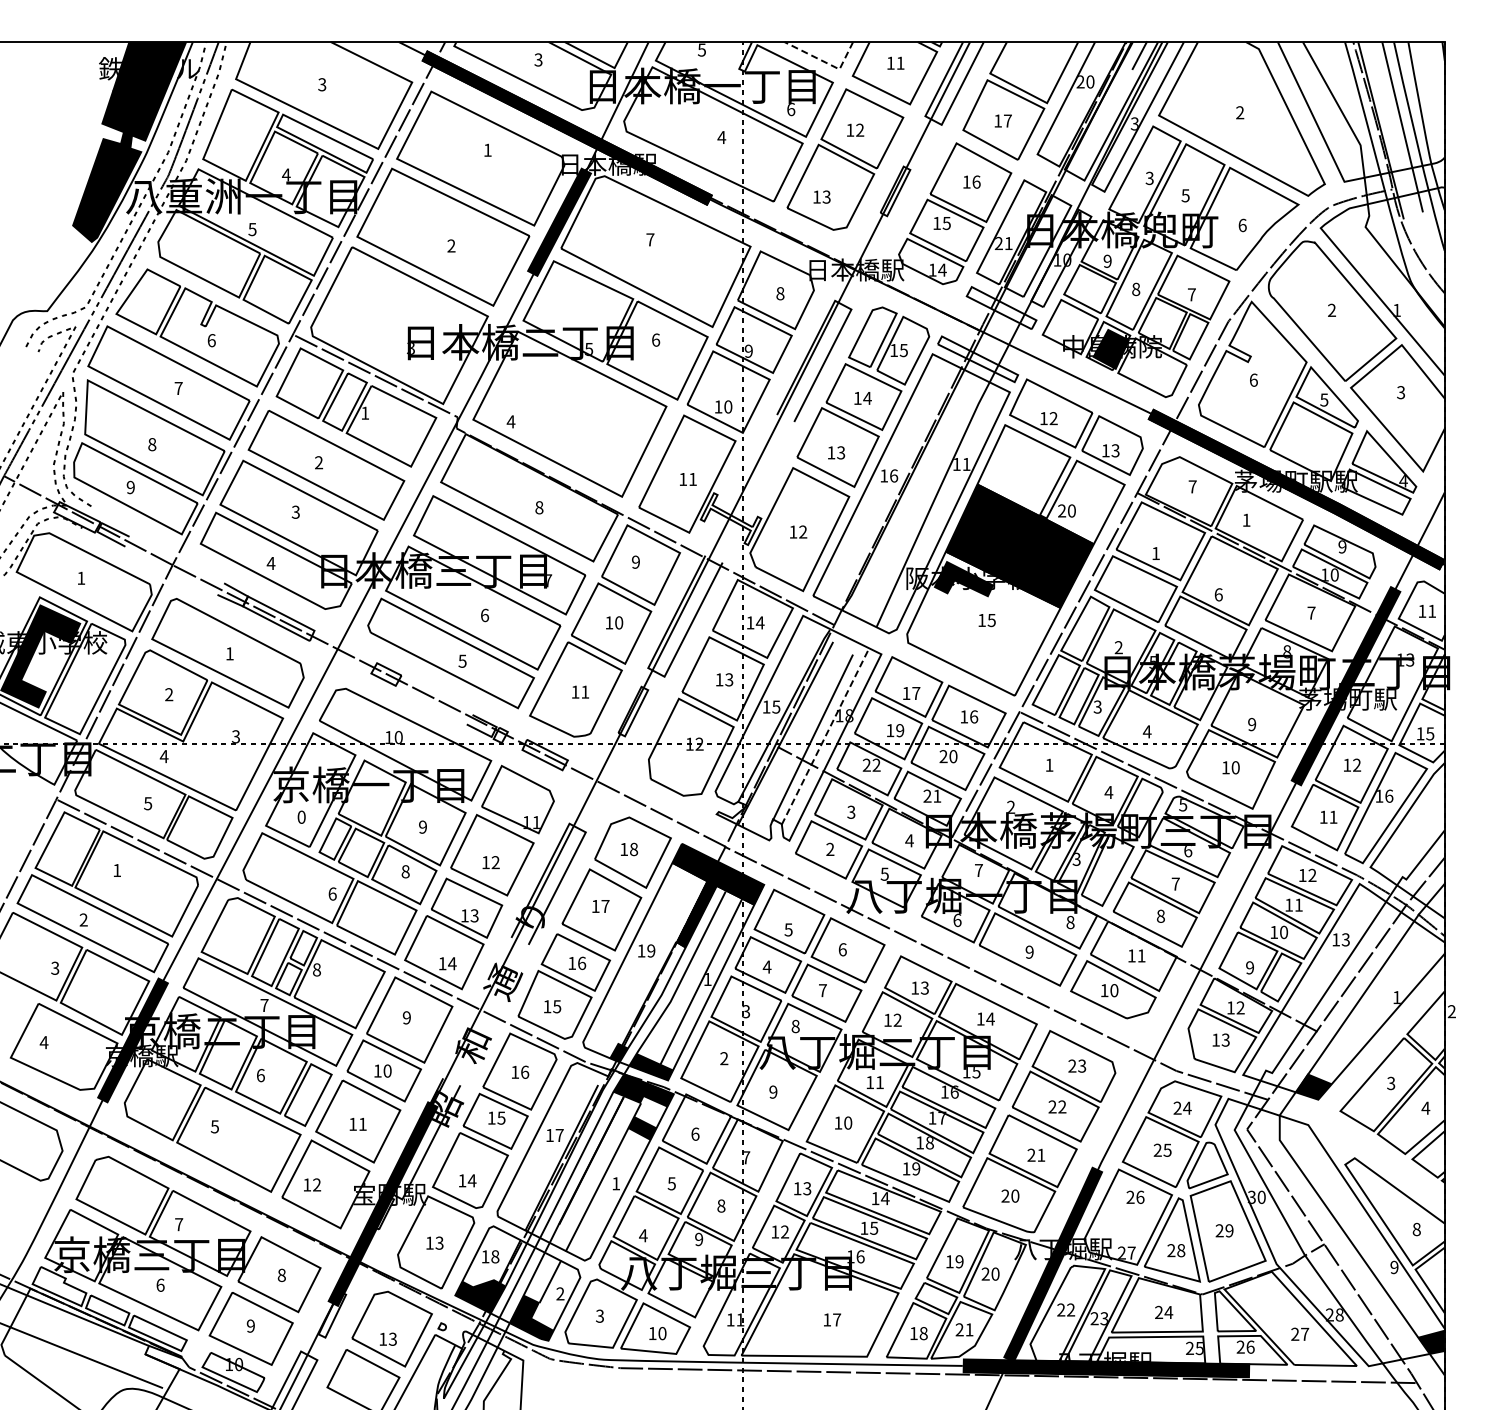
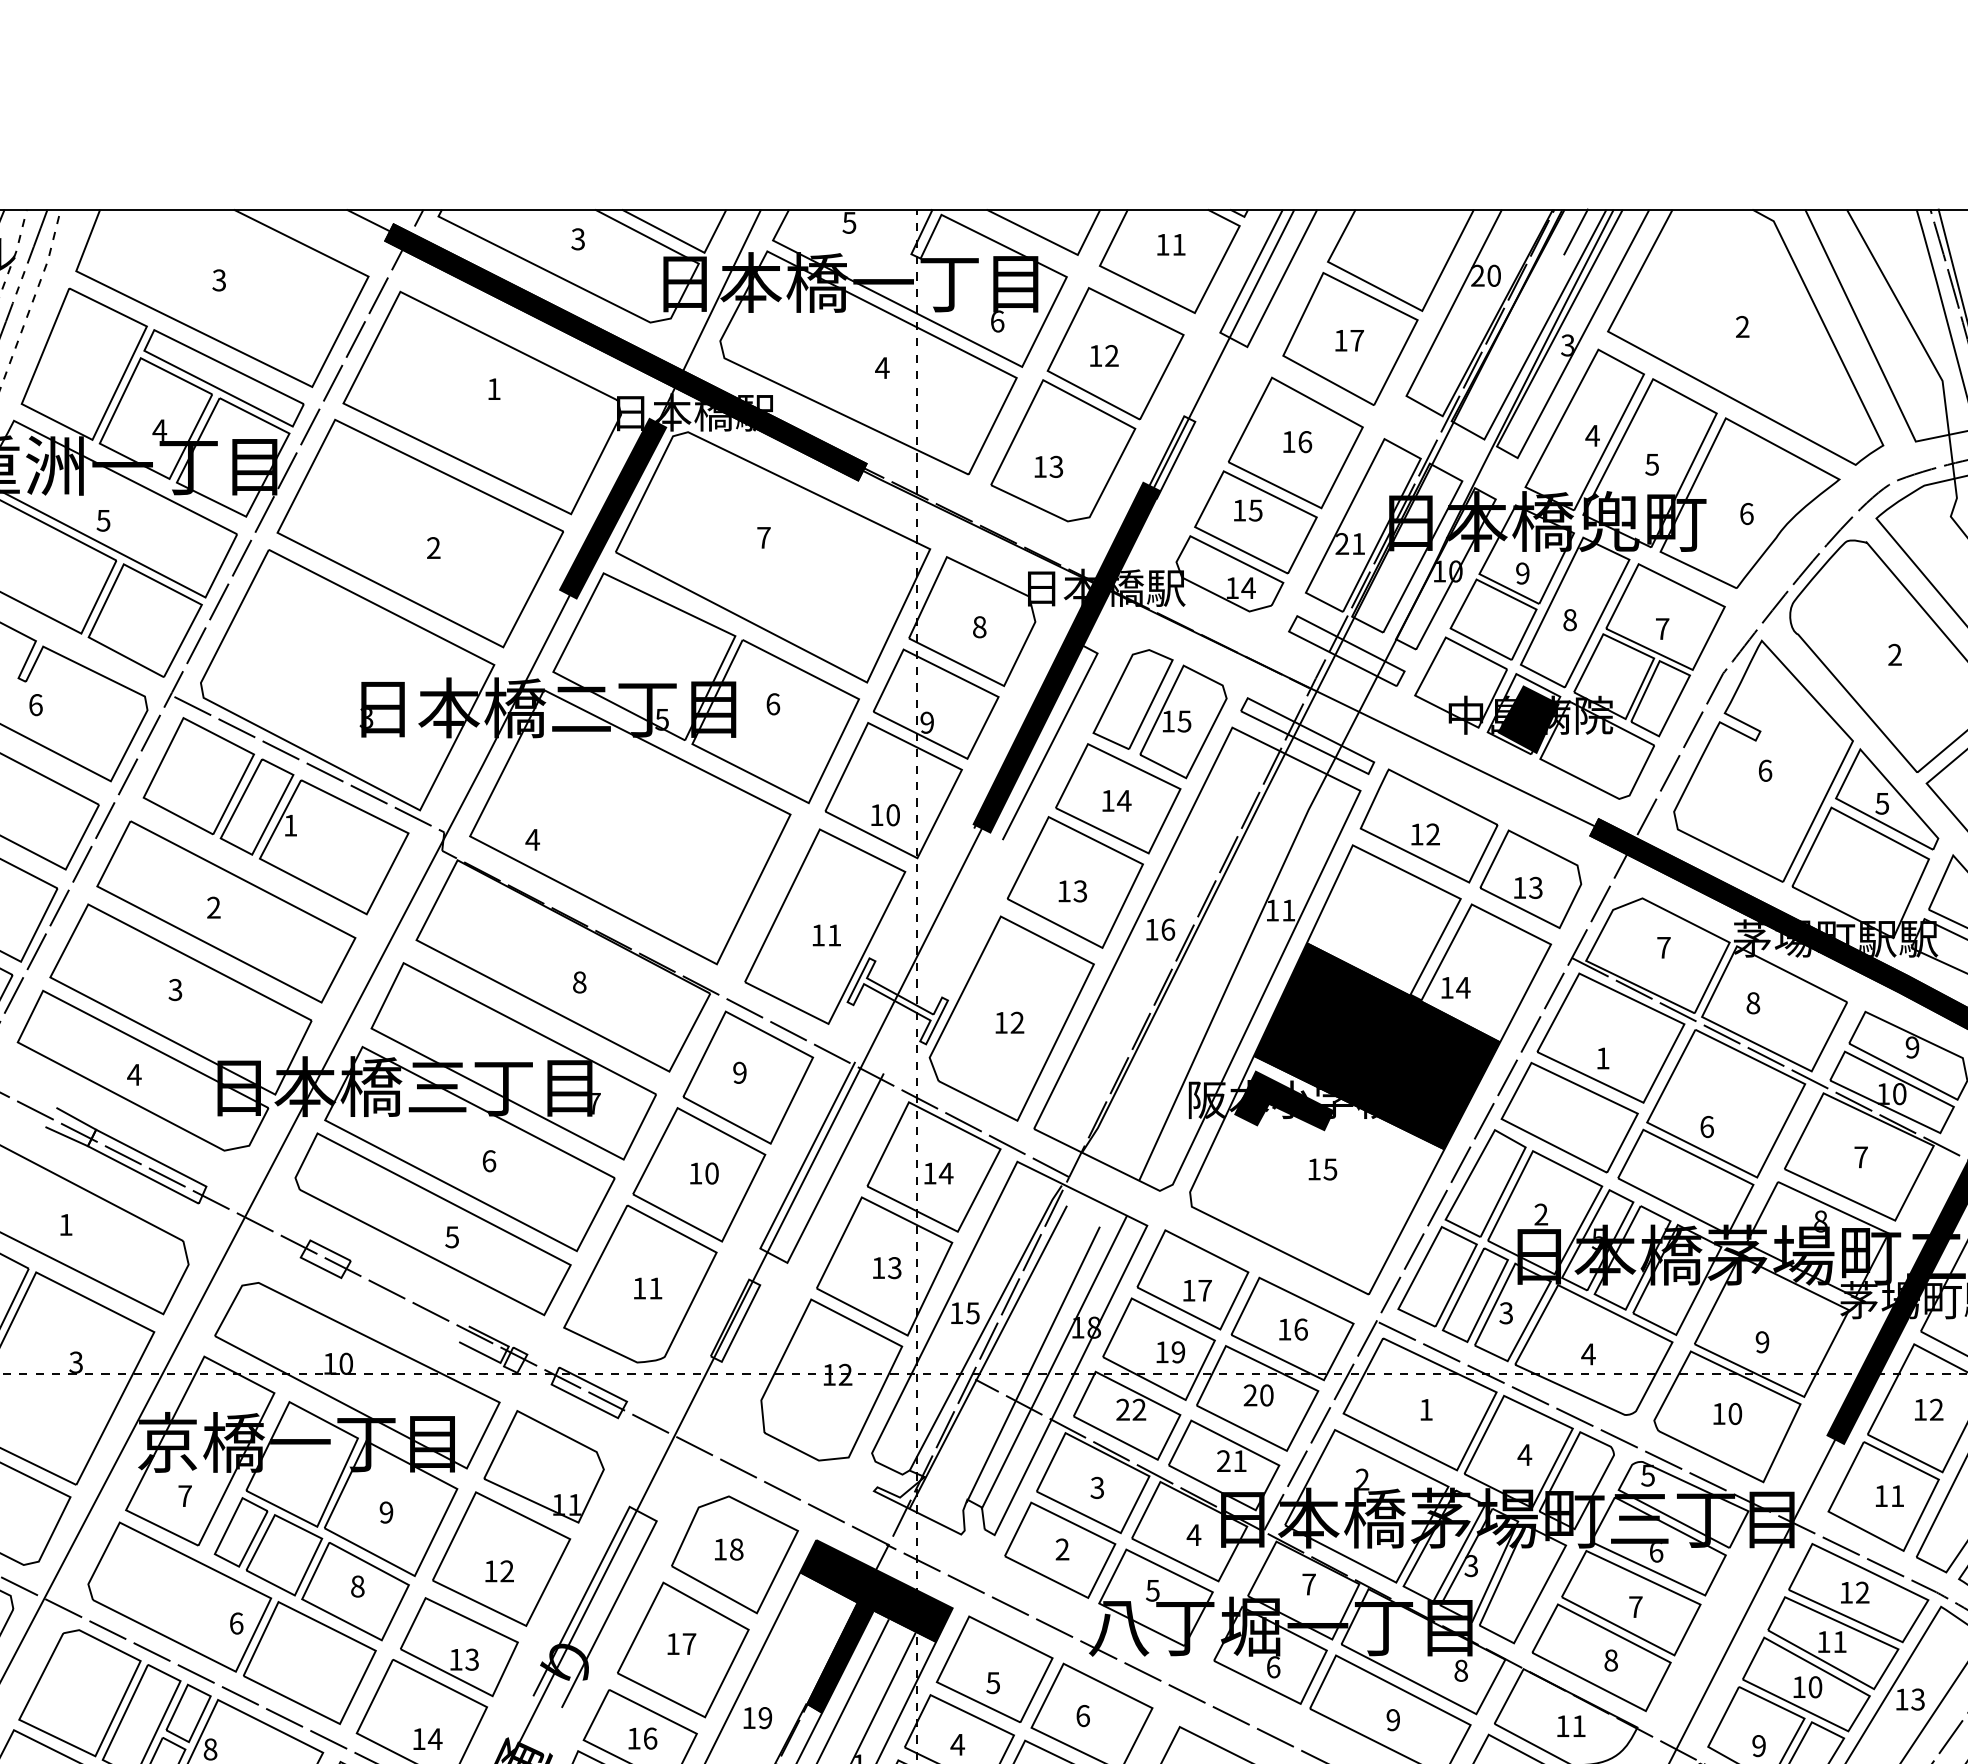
line: (826, 62) -> (1056, 243), dashed -> solid
text: (1149, 178) -> (1592, 436), 3 -> 4
fill: (832, 311) -> (1066, 656), added
text: (1067, 510) -> (1456, 987), 20 -> 14
text: (1246, 519) -> (1753, 1001), 1 -> 8
line: (825, 736) -> (1054, 1362), dashed -> solid
text: (301, 816) -> (184, 1494), 0 -> 7

